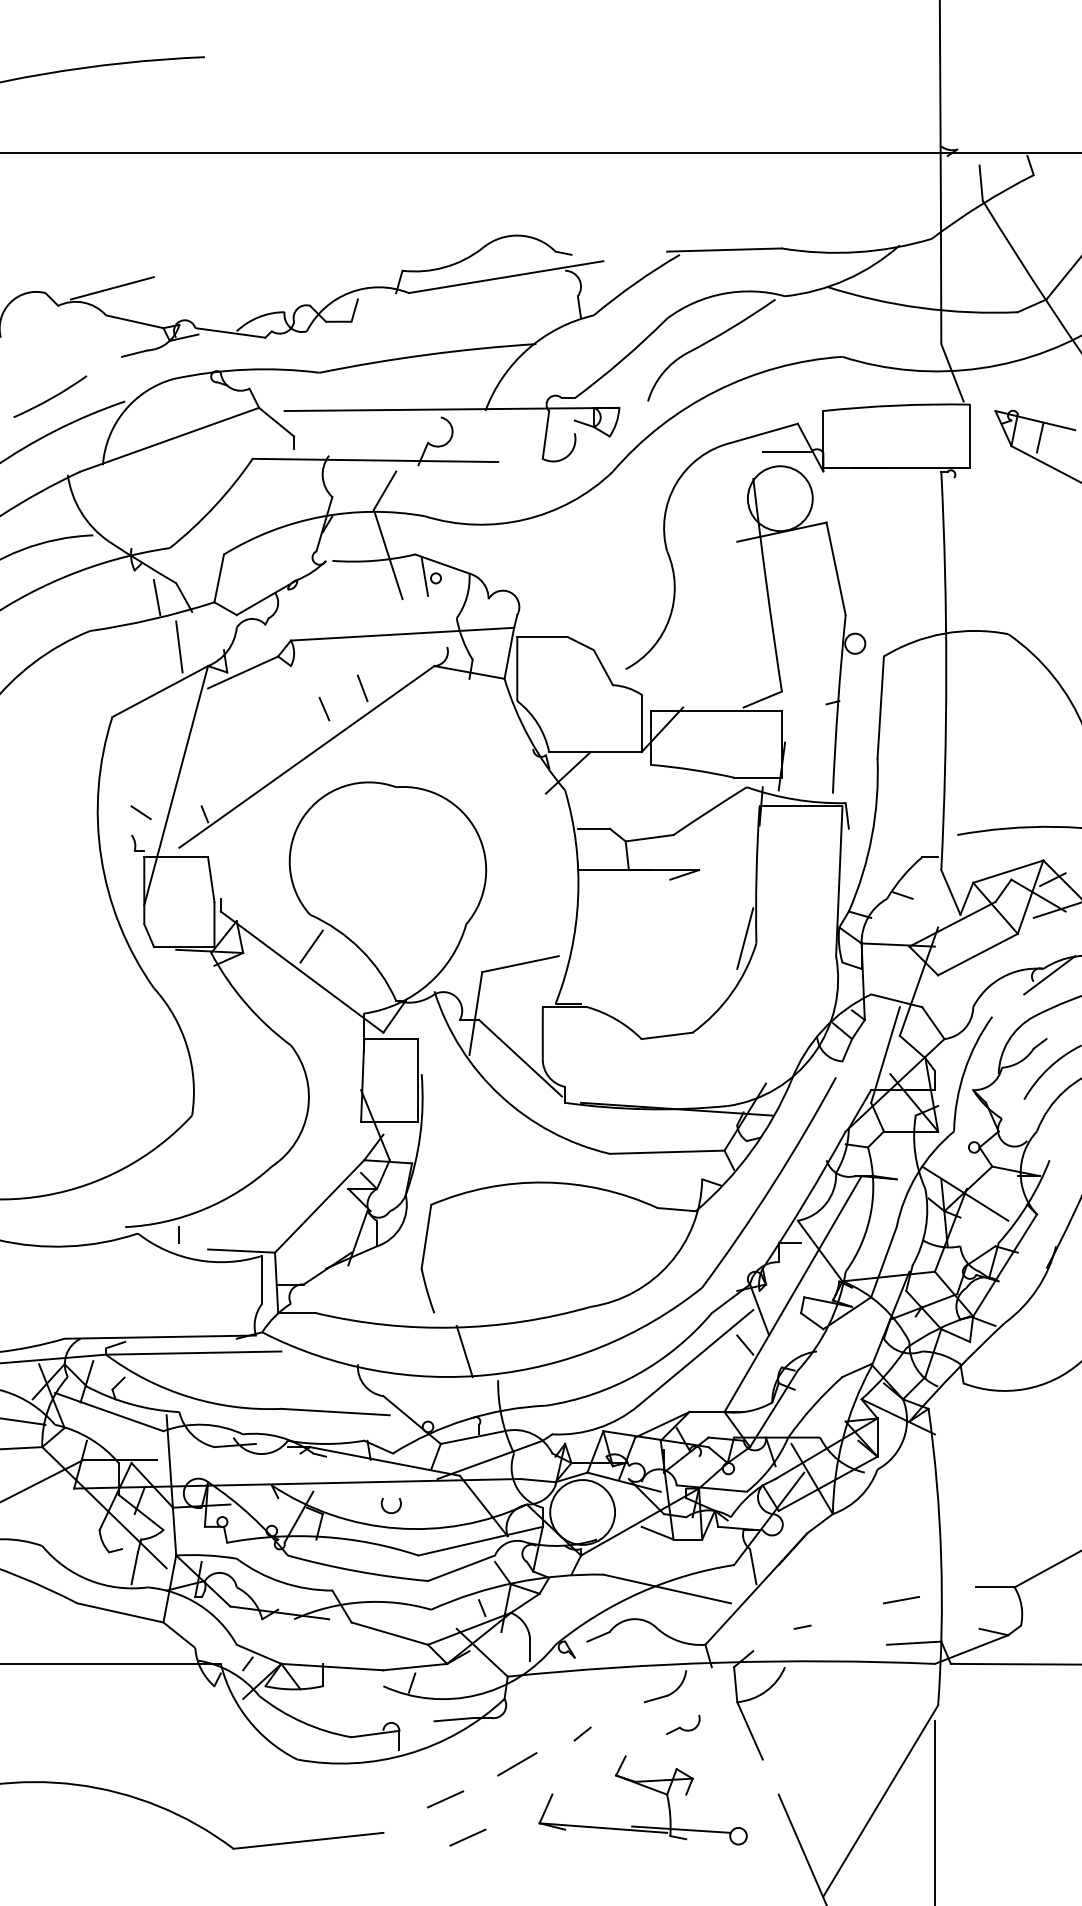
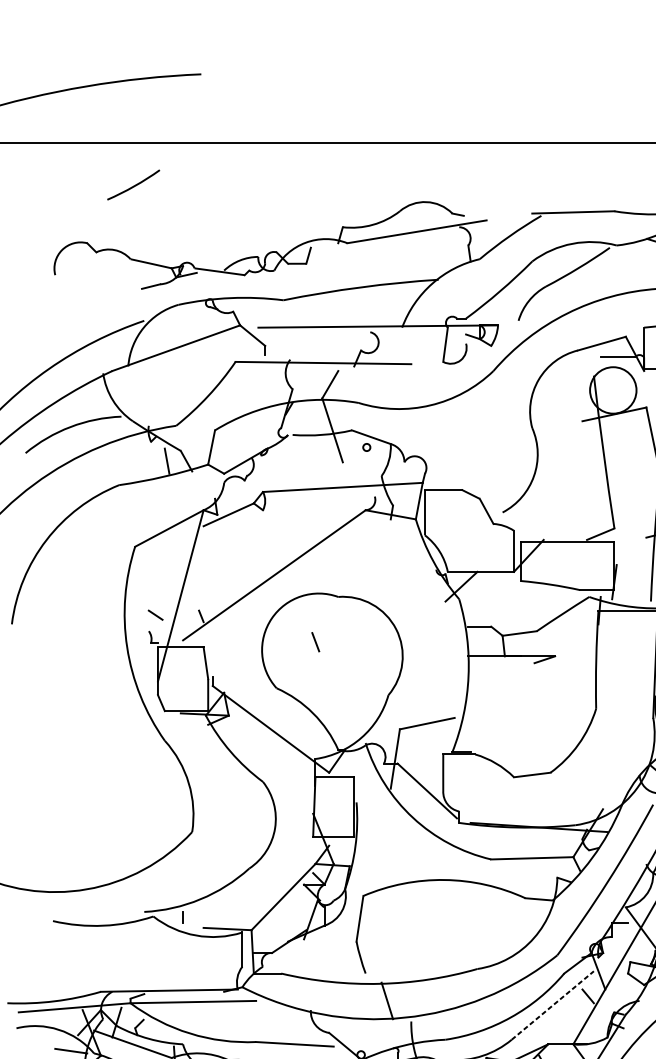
line: (112, 288) -> (135, 239), removed
arc: (50, 397) -> (133, 185), moved
line: (424, 576) -> (358, 446), removed
line: (179, 646) -> (183, 496), removed
line: (362, 688) -> (315, 642), moved
line: (324, 709) -> (286, 541), removed
line: (745, 938) -> (588, 705), removed
line: (311, 946) -> (277, 711), removed
line: (695, 1357) -> (552, 1005), solid -> dashed

